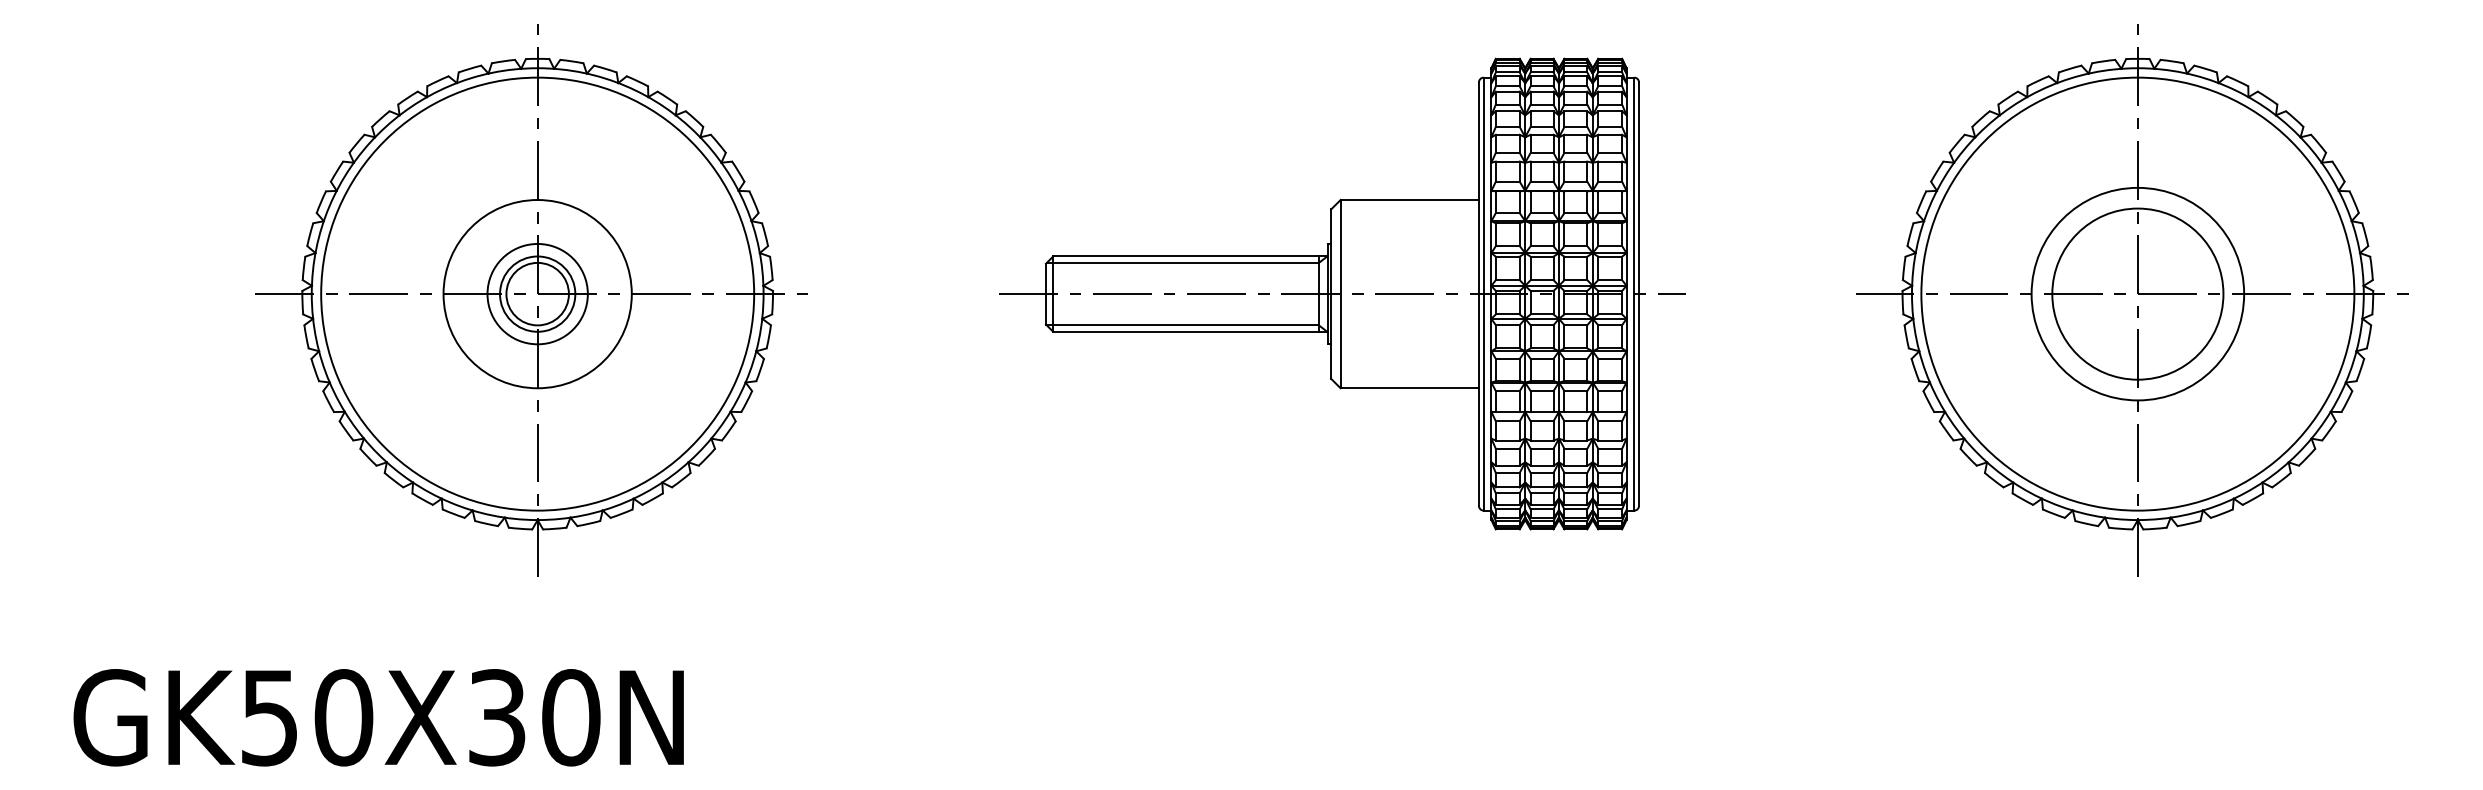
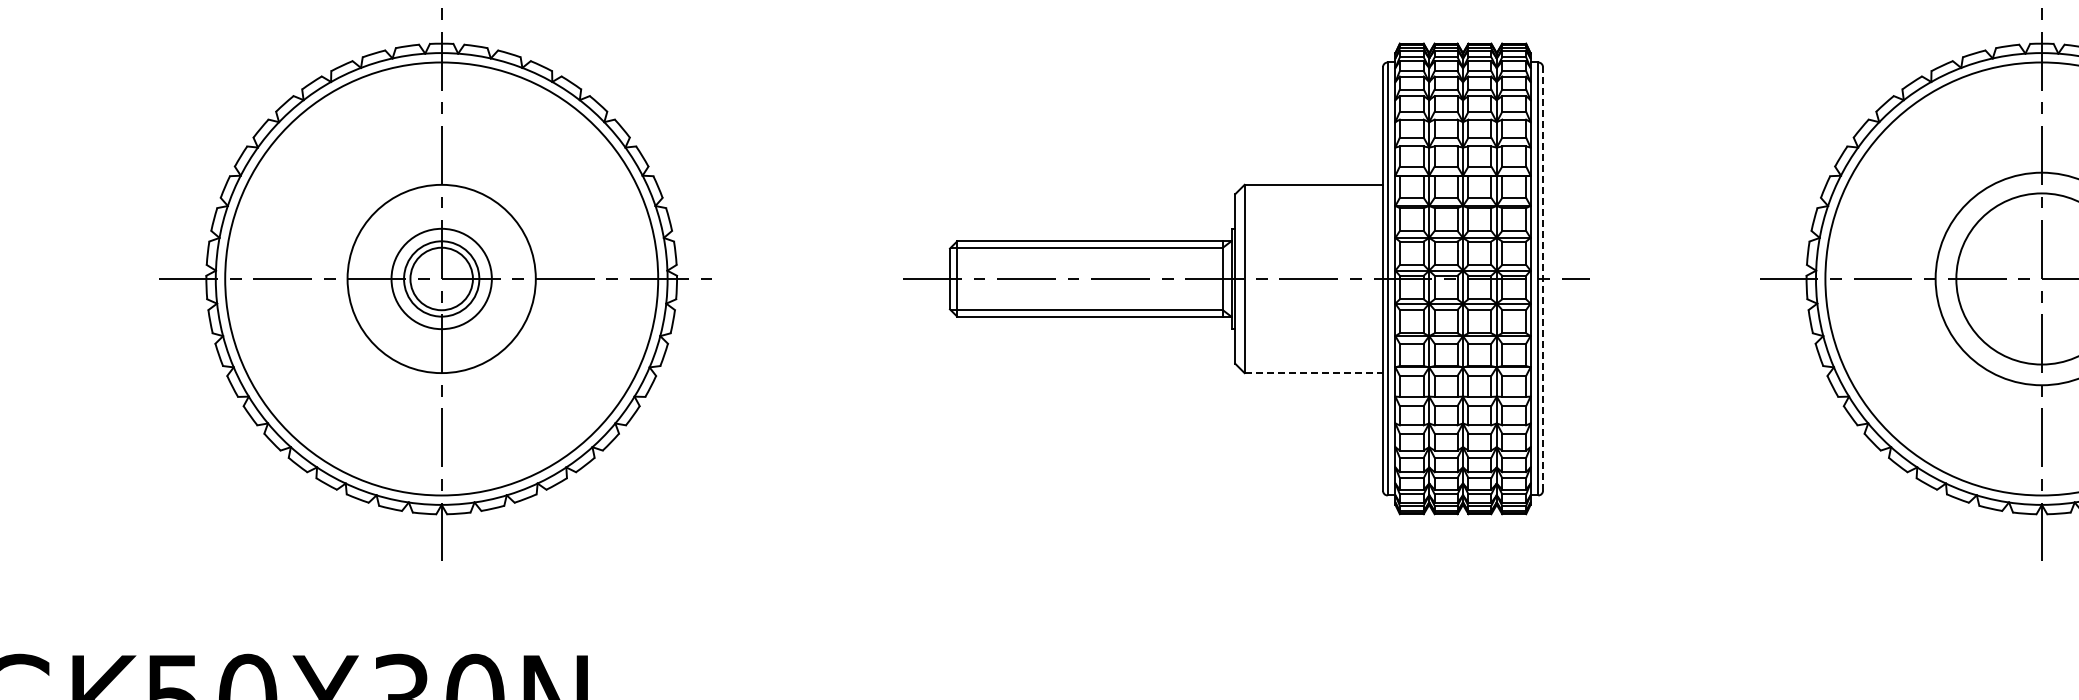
line: (1639, 294) -> (1543, 279), solid -> dashed
line: (1410, 388) -> (1314, 373), solid -> dashed

